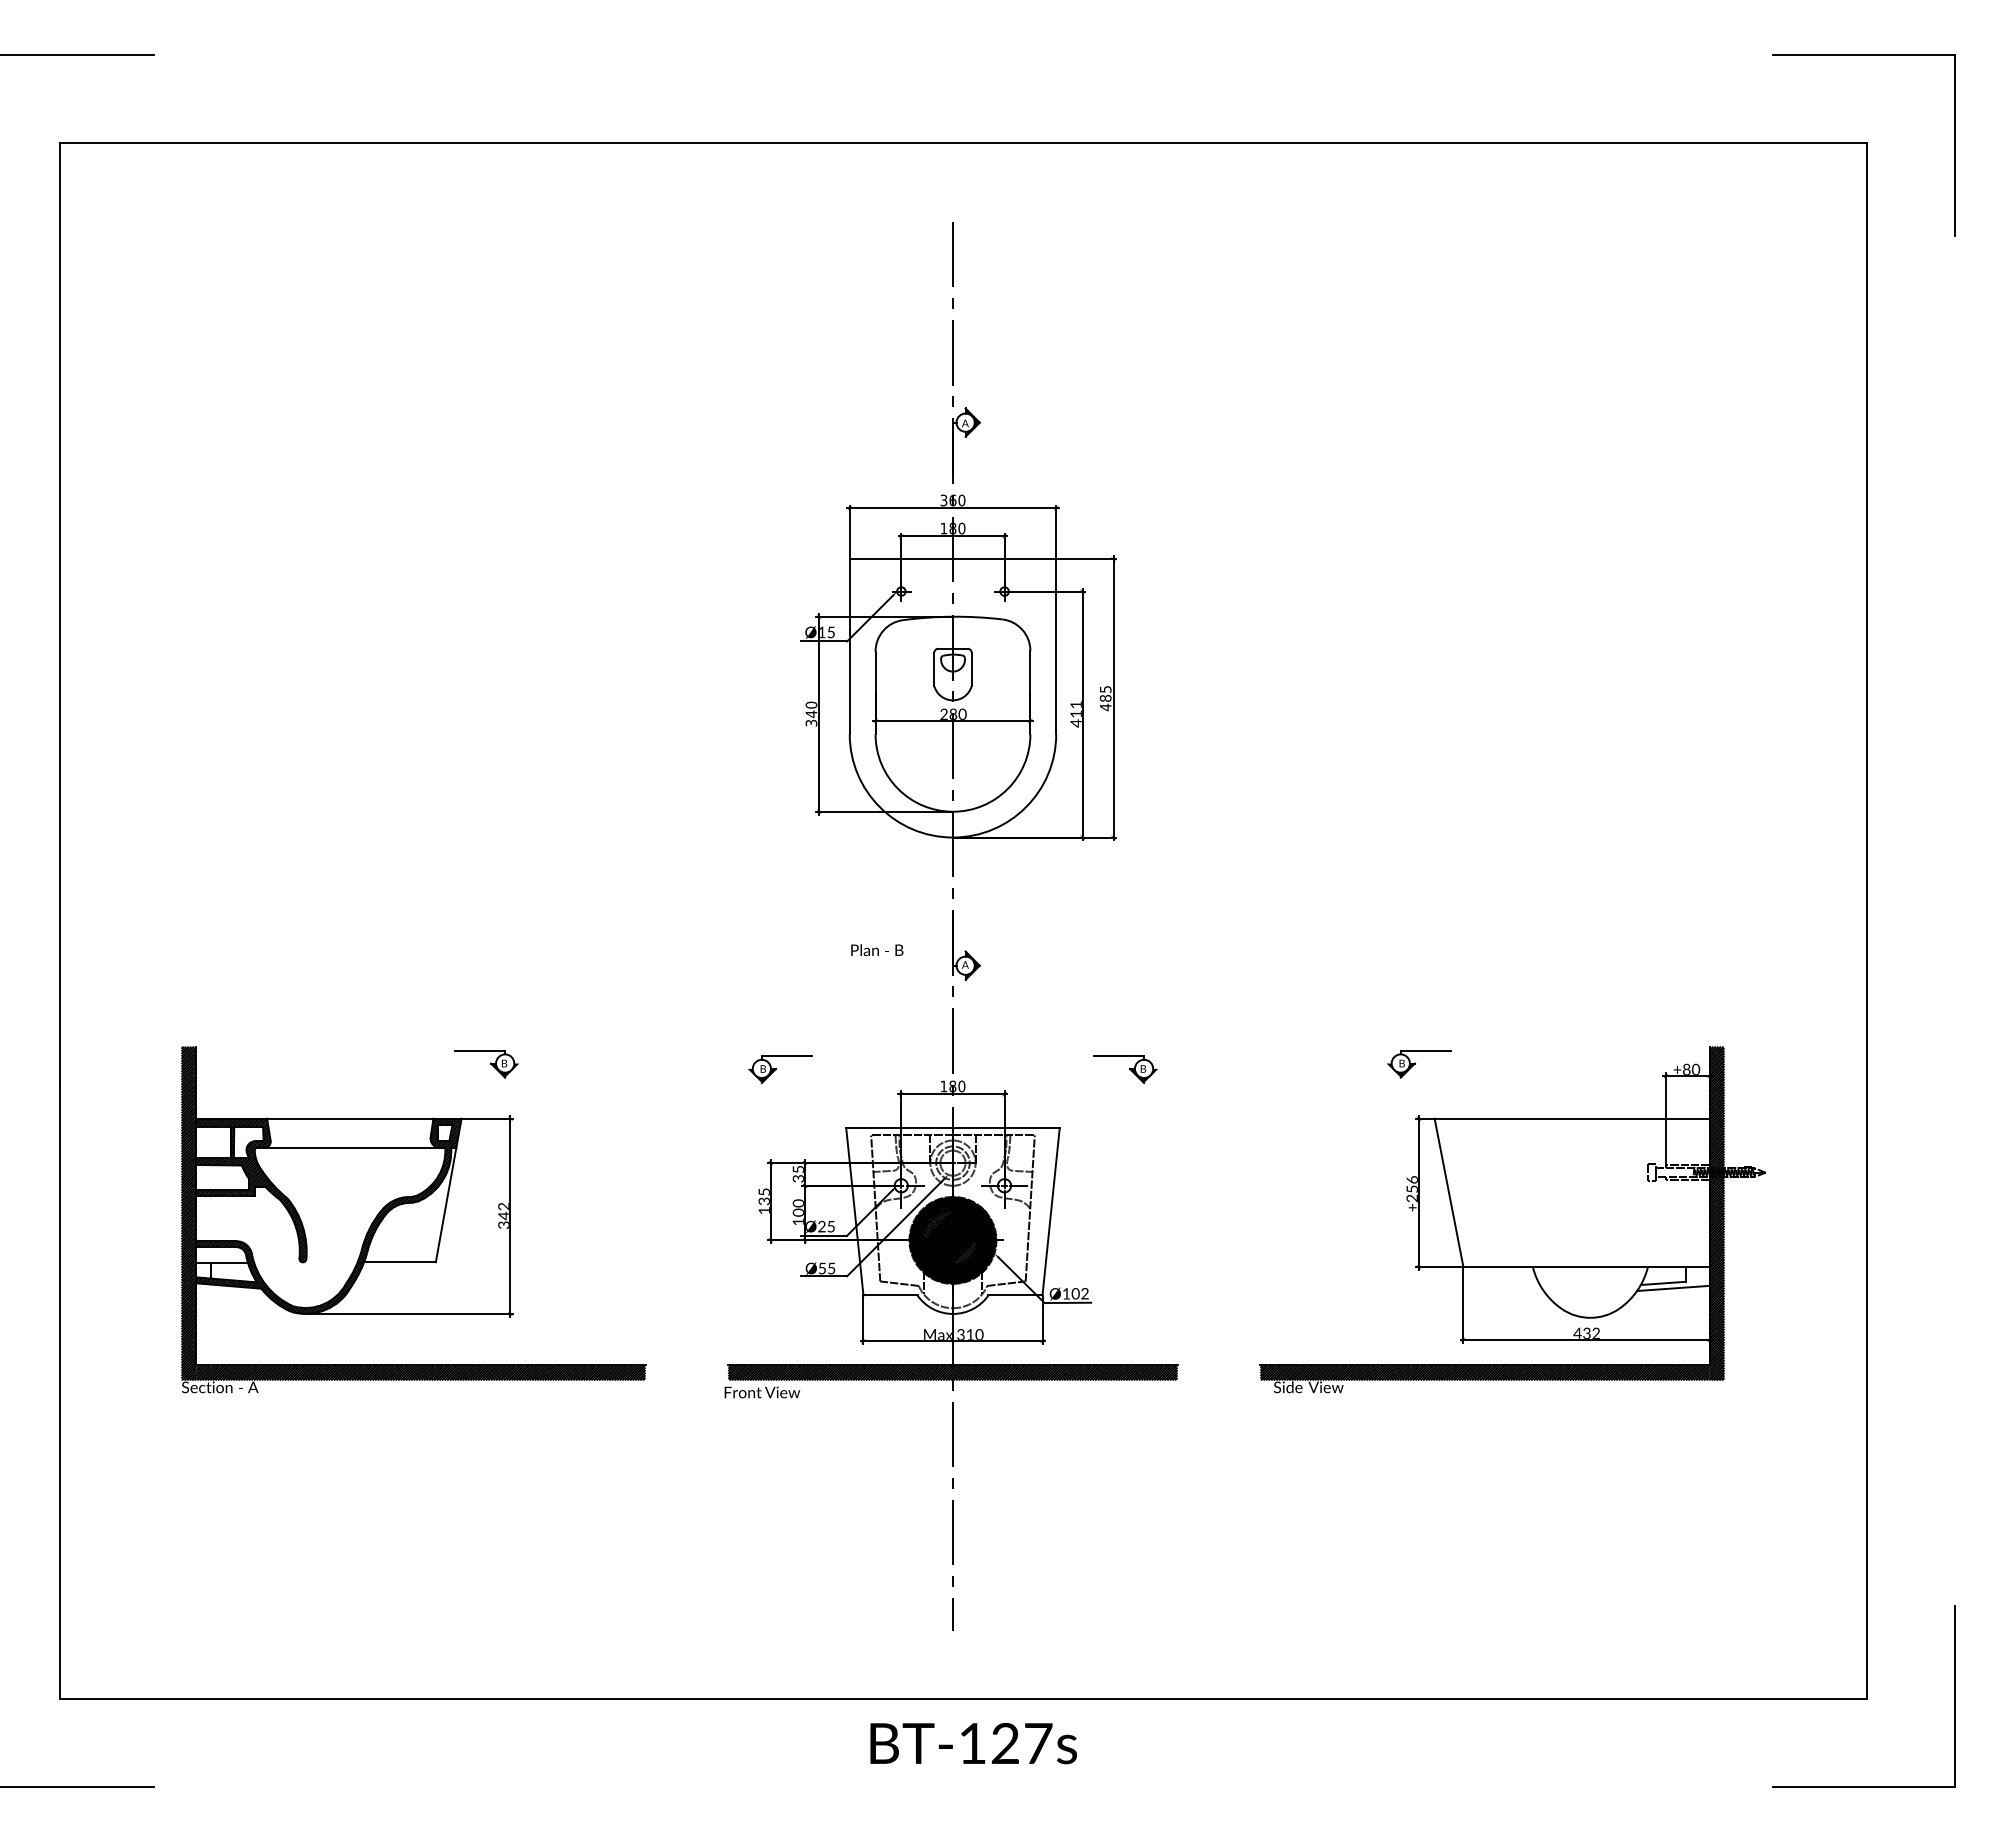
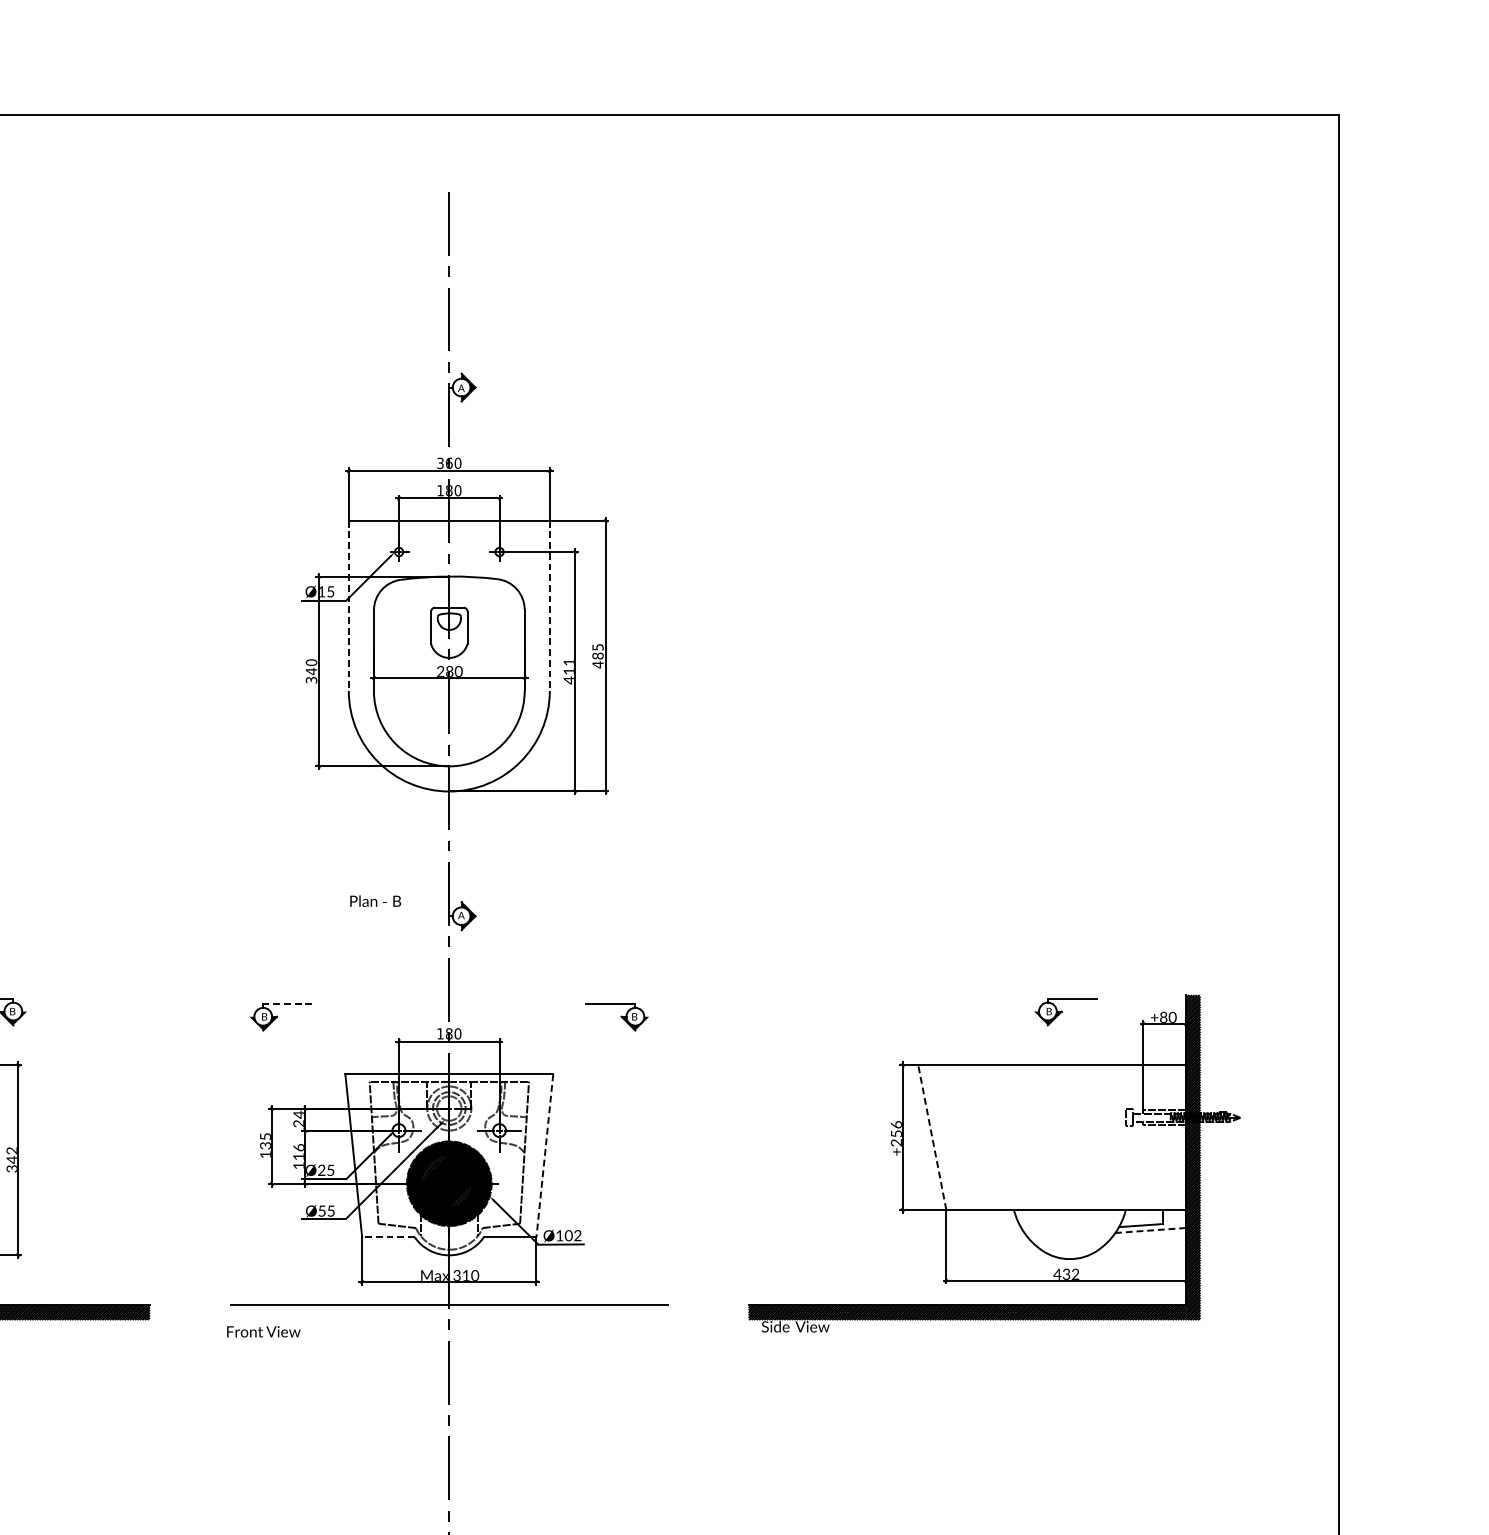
part: (1863, 55) -> (1335, 30), removed
line: (849, 647) -> (348, 606), solid -> dashed
line: (1056, 647) -> (550, 606), solid -> dashed
line: (786, 1056) -> (287, 1004), solid -> dashed
part: (1419, 1064) -> (1066, 1012), moved
text: (797, 1173) -> (297, 1118), 35 -> 24
line: (1449, 1192) -> (932, 1137), solid -> dashed
text: (797, 1207) -> (297, 1151), 100 -> 116
line: (1051, 1212) -> (545, 1156), solid -> dashed
line: (1672, 1288) -> (1149, 1230), solid -> dashed
line: (890, 1295) -> (388, 1237), solid -> dashed
hatch: (952, 1372) -> (448, 1312), removed

